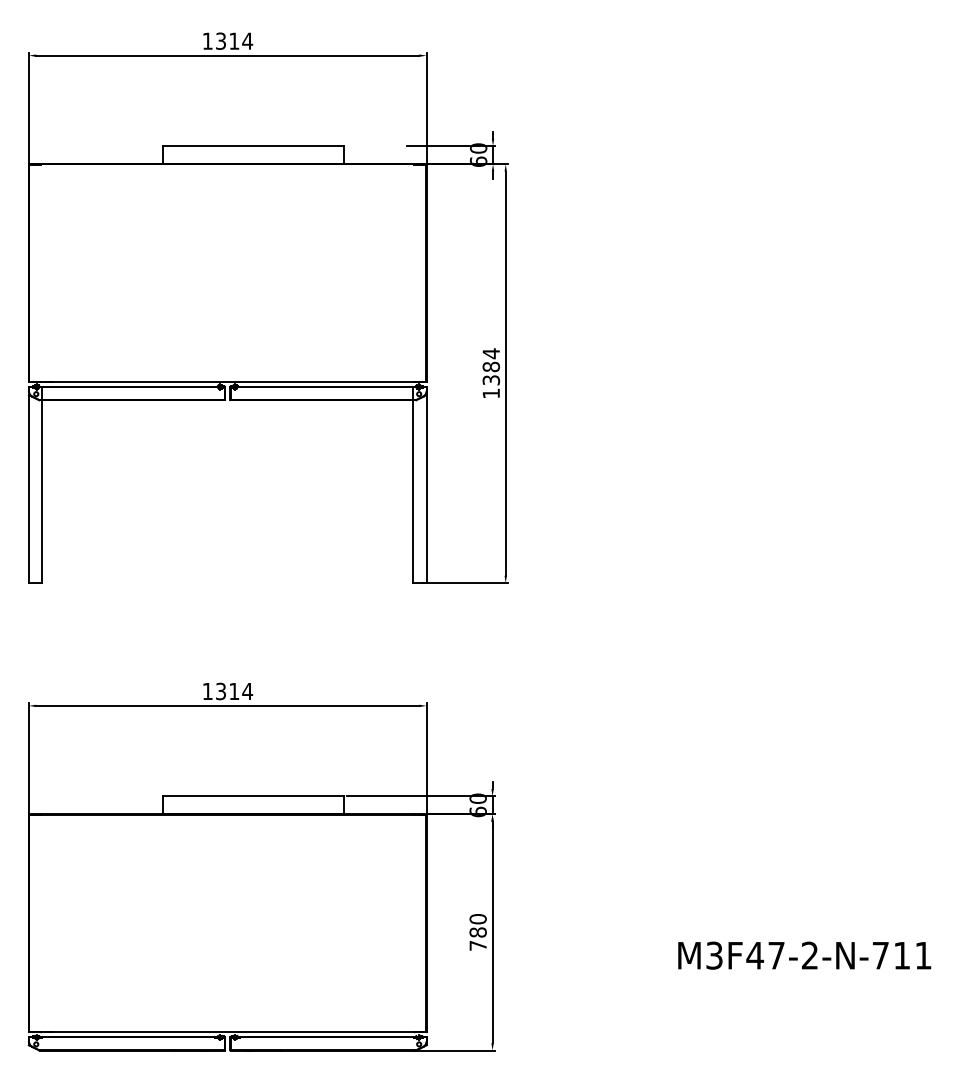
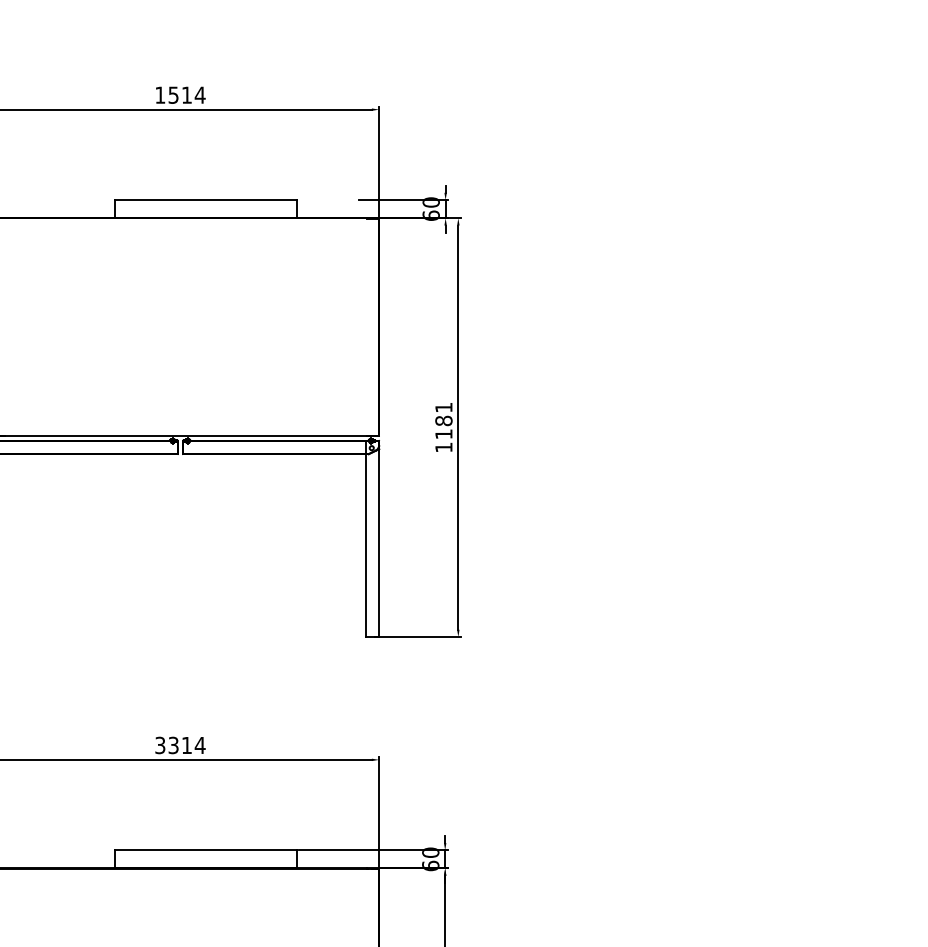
text: (220, 40) -> (173, 94), 1314 -> 1514
text: (491, 366) -> (444, 420), 1384 -> 1181
text: (207, 691) -> (160, 745), 1314 -> 3314

